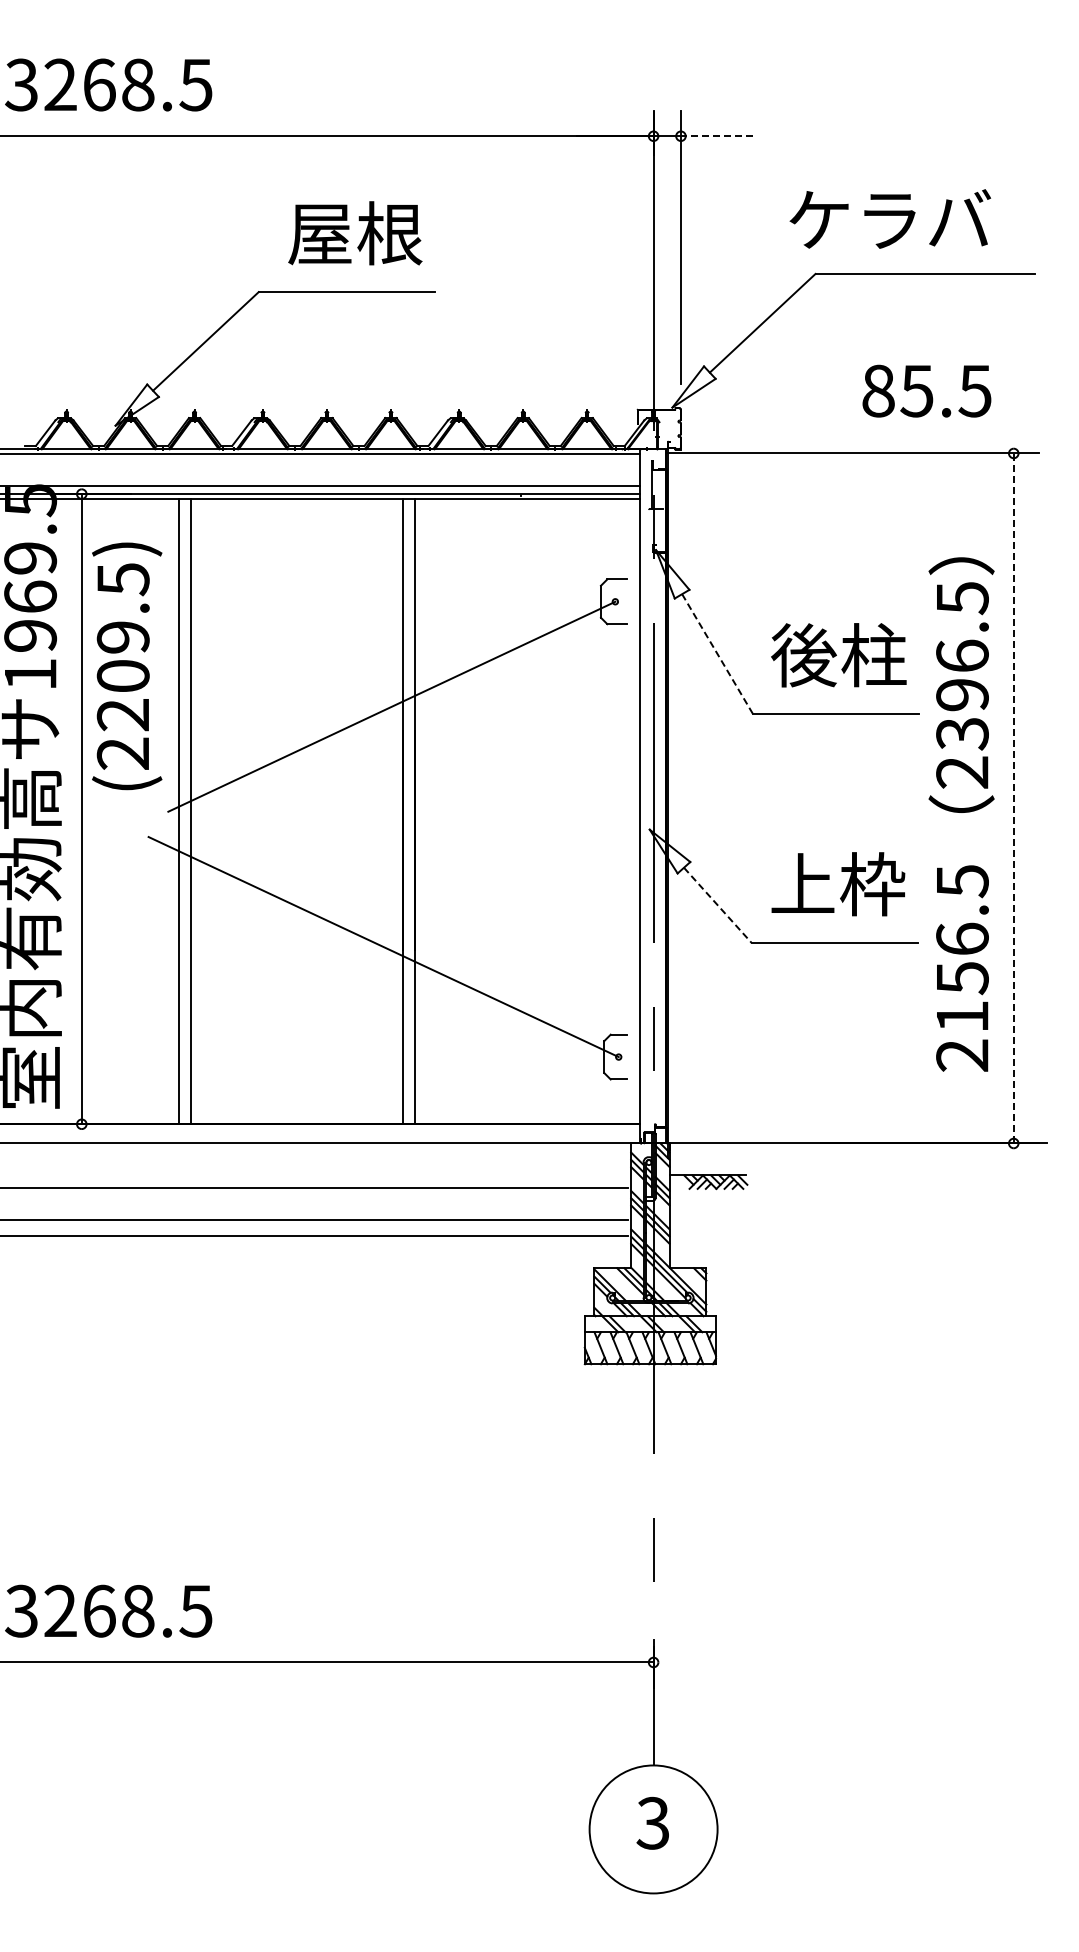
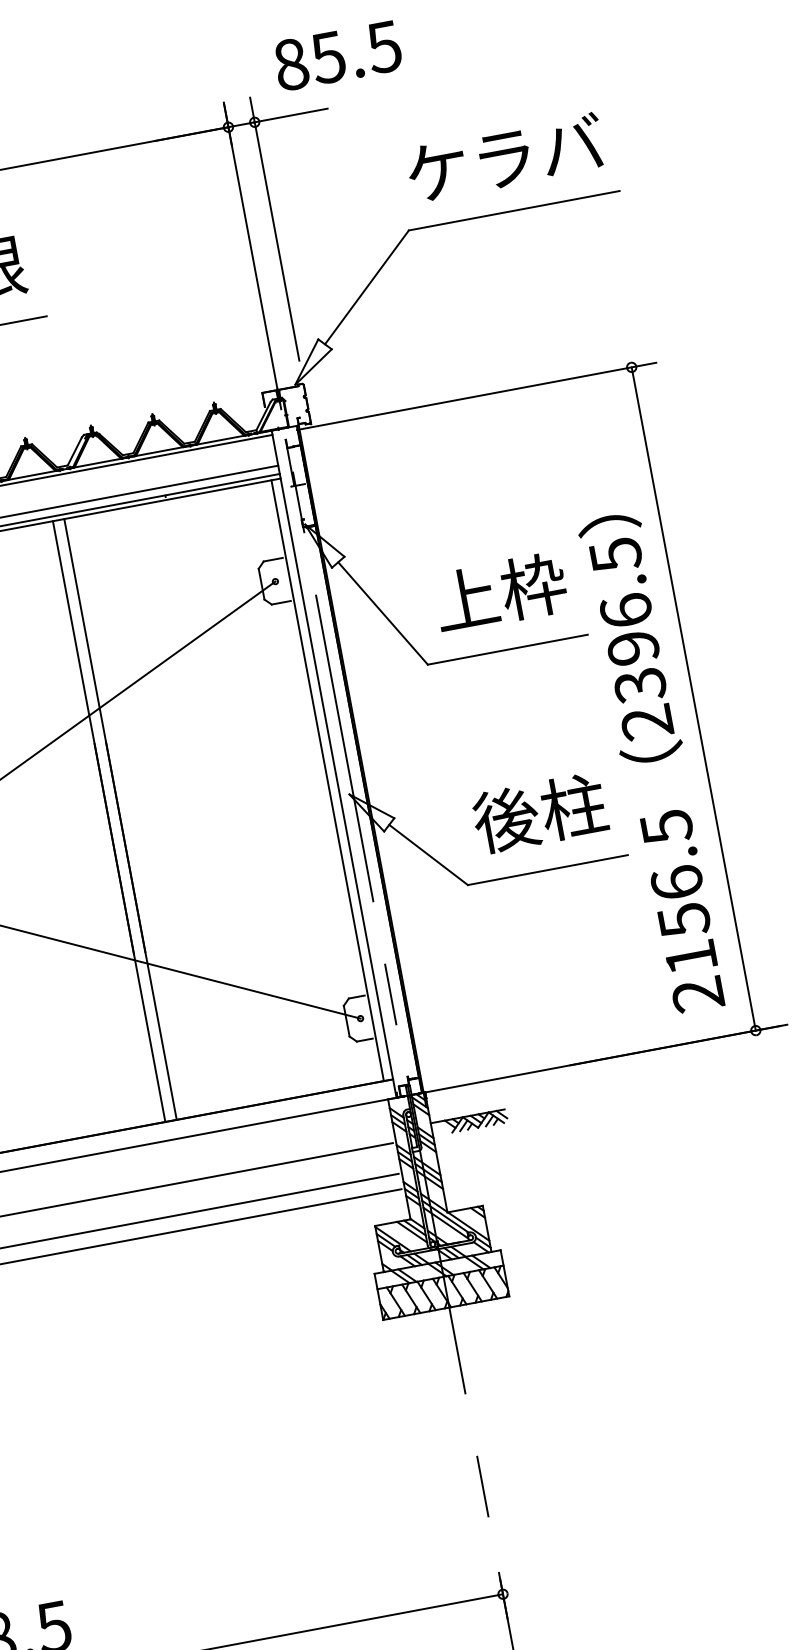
line: (718, 136) -> (290, 115), dashed -> solid
text: (890, 218) -> (505, 157), moved
text: (926, 390) -> (337, 55), moved
line: (717, 654) -> (383, 613), dashed -> solid
text: (838, 655) -> (499, 593), 後柱 -> 上枠
line: (1013, 798) -> (693, 699), dashed -> solid
line: (630, 811) -> (327, 780), added
text: (961, 814) -> (653, 763), moved
text: (837, 884) -> (539, 813), 上枠 -> 後柱
line: (717, 905) -> (428, 855), dashed -> solid

